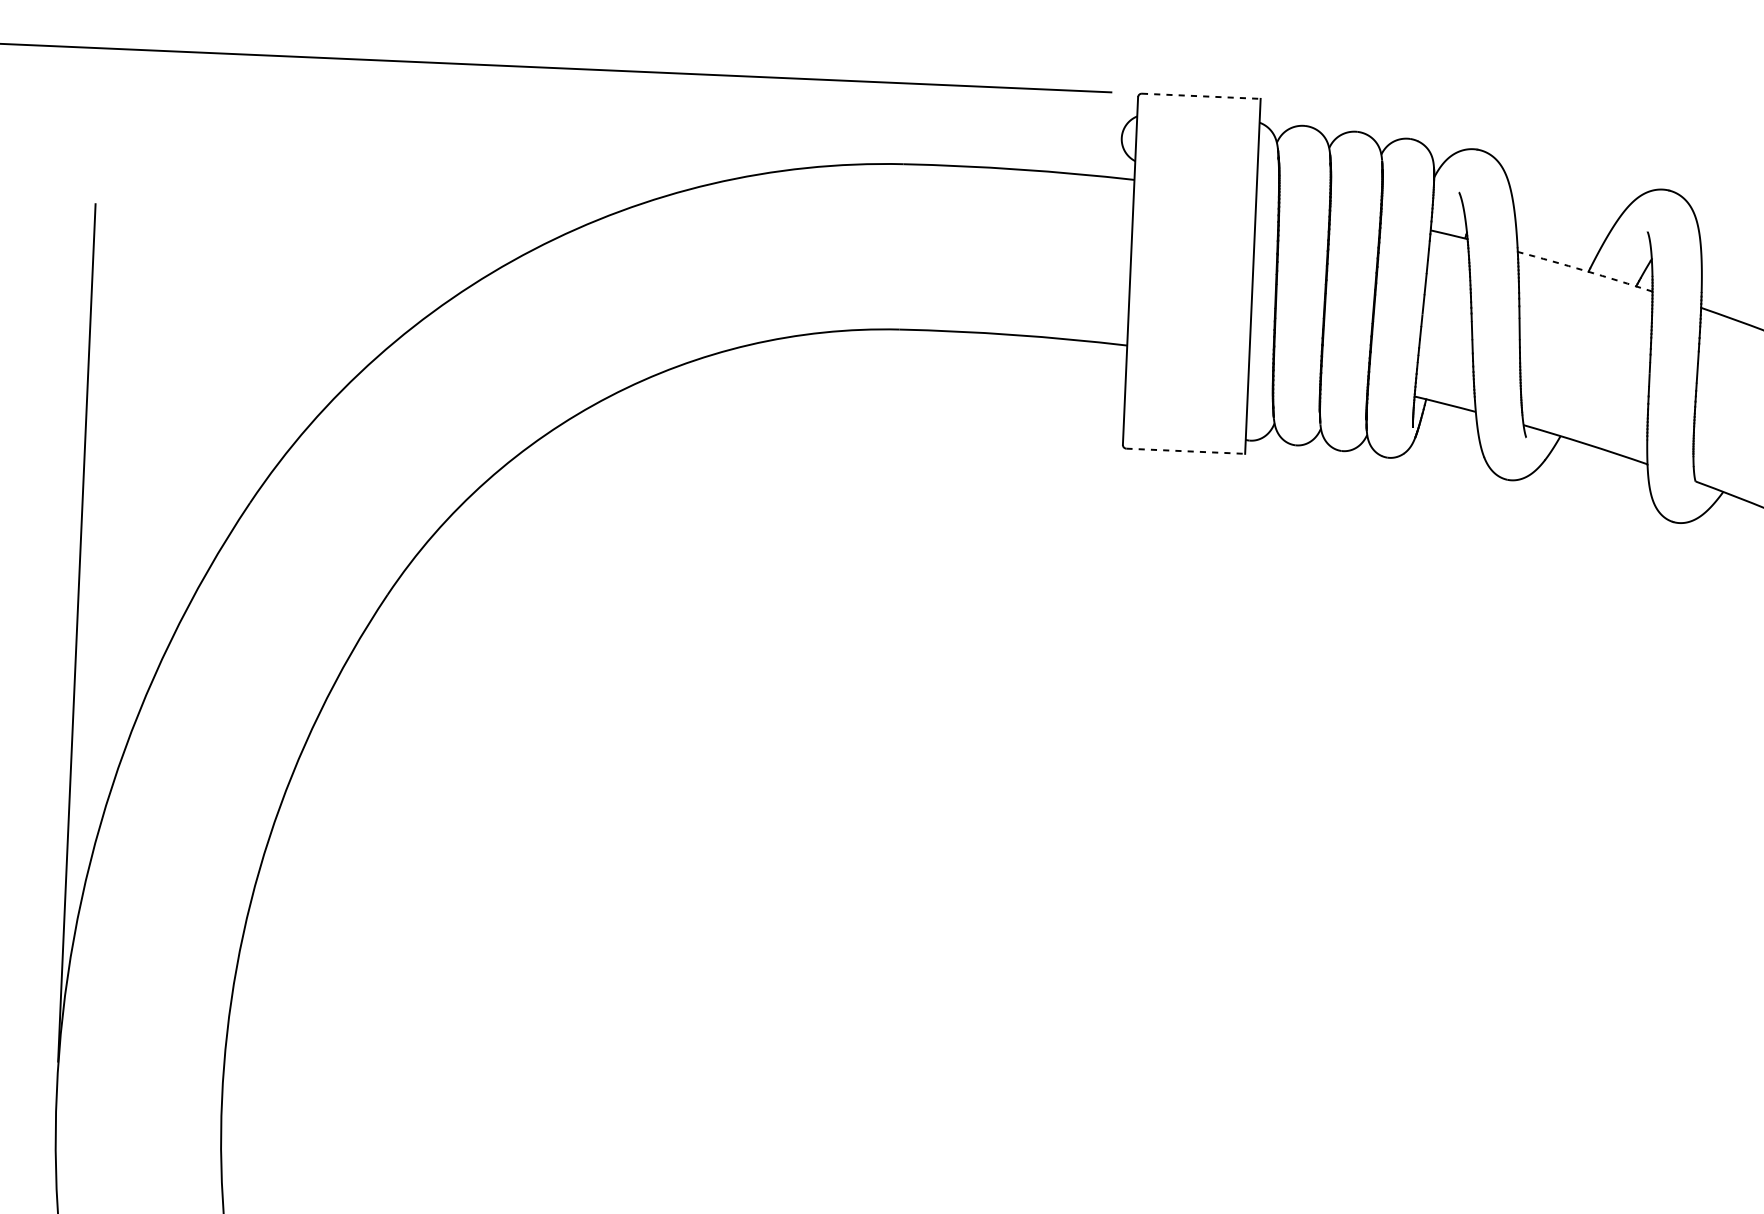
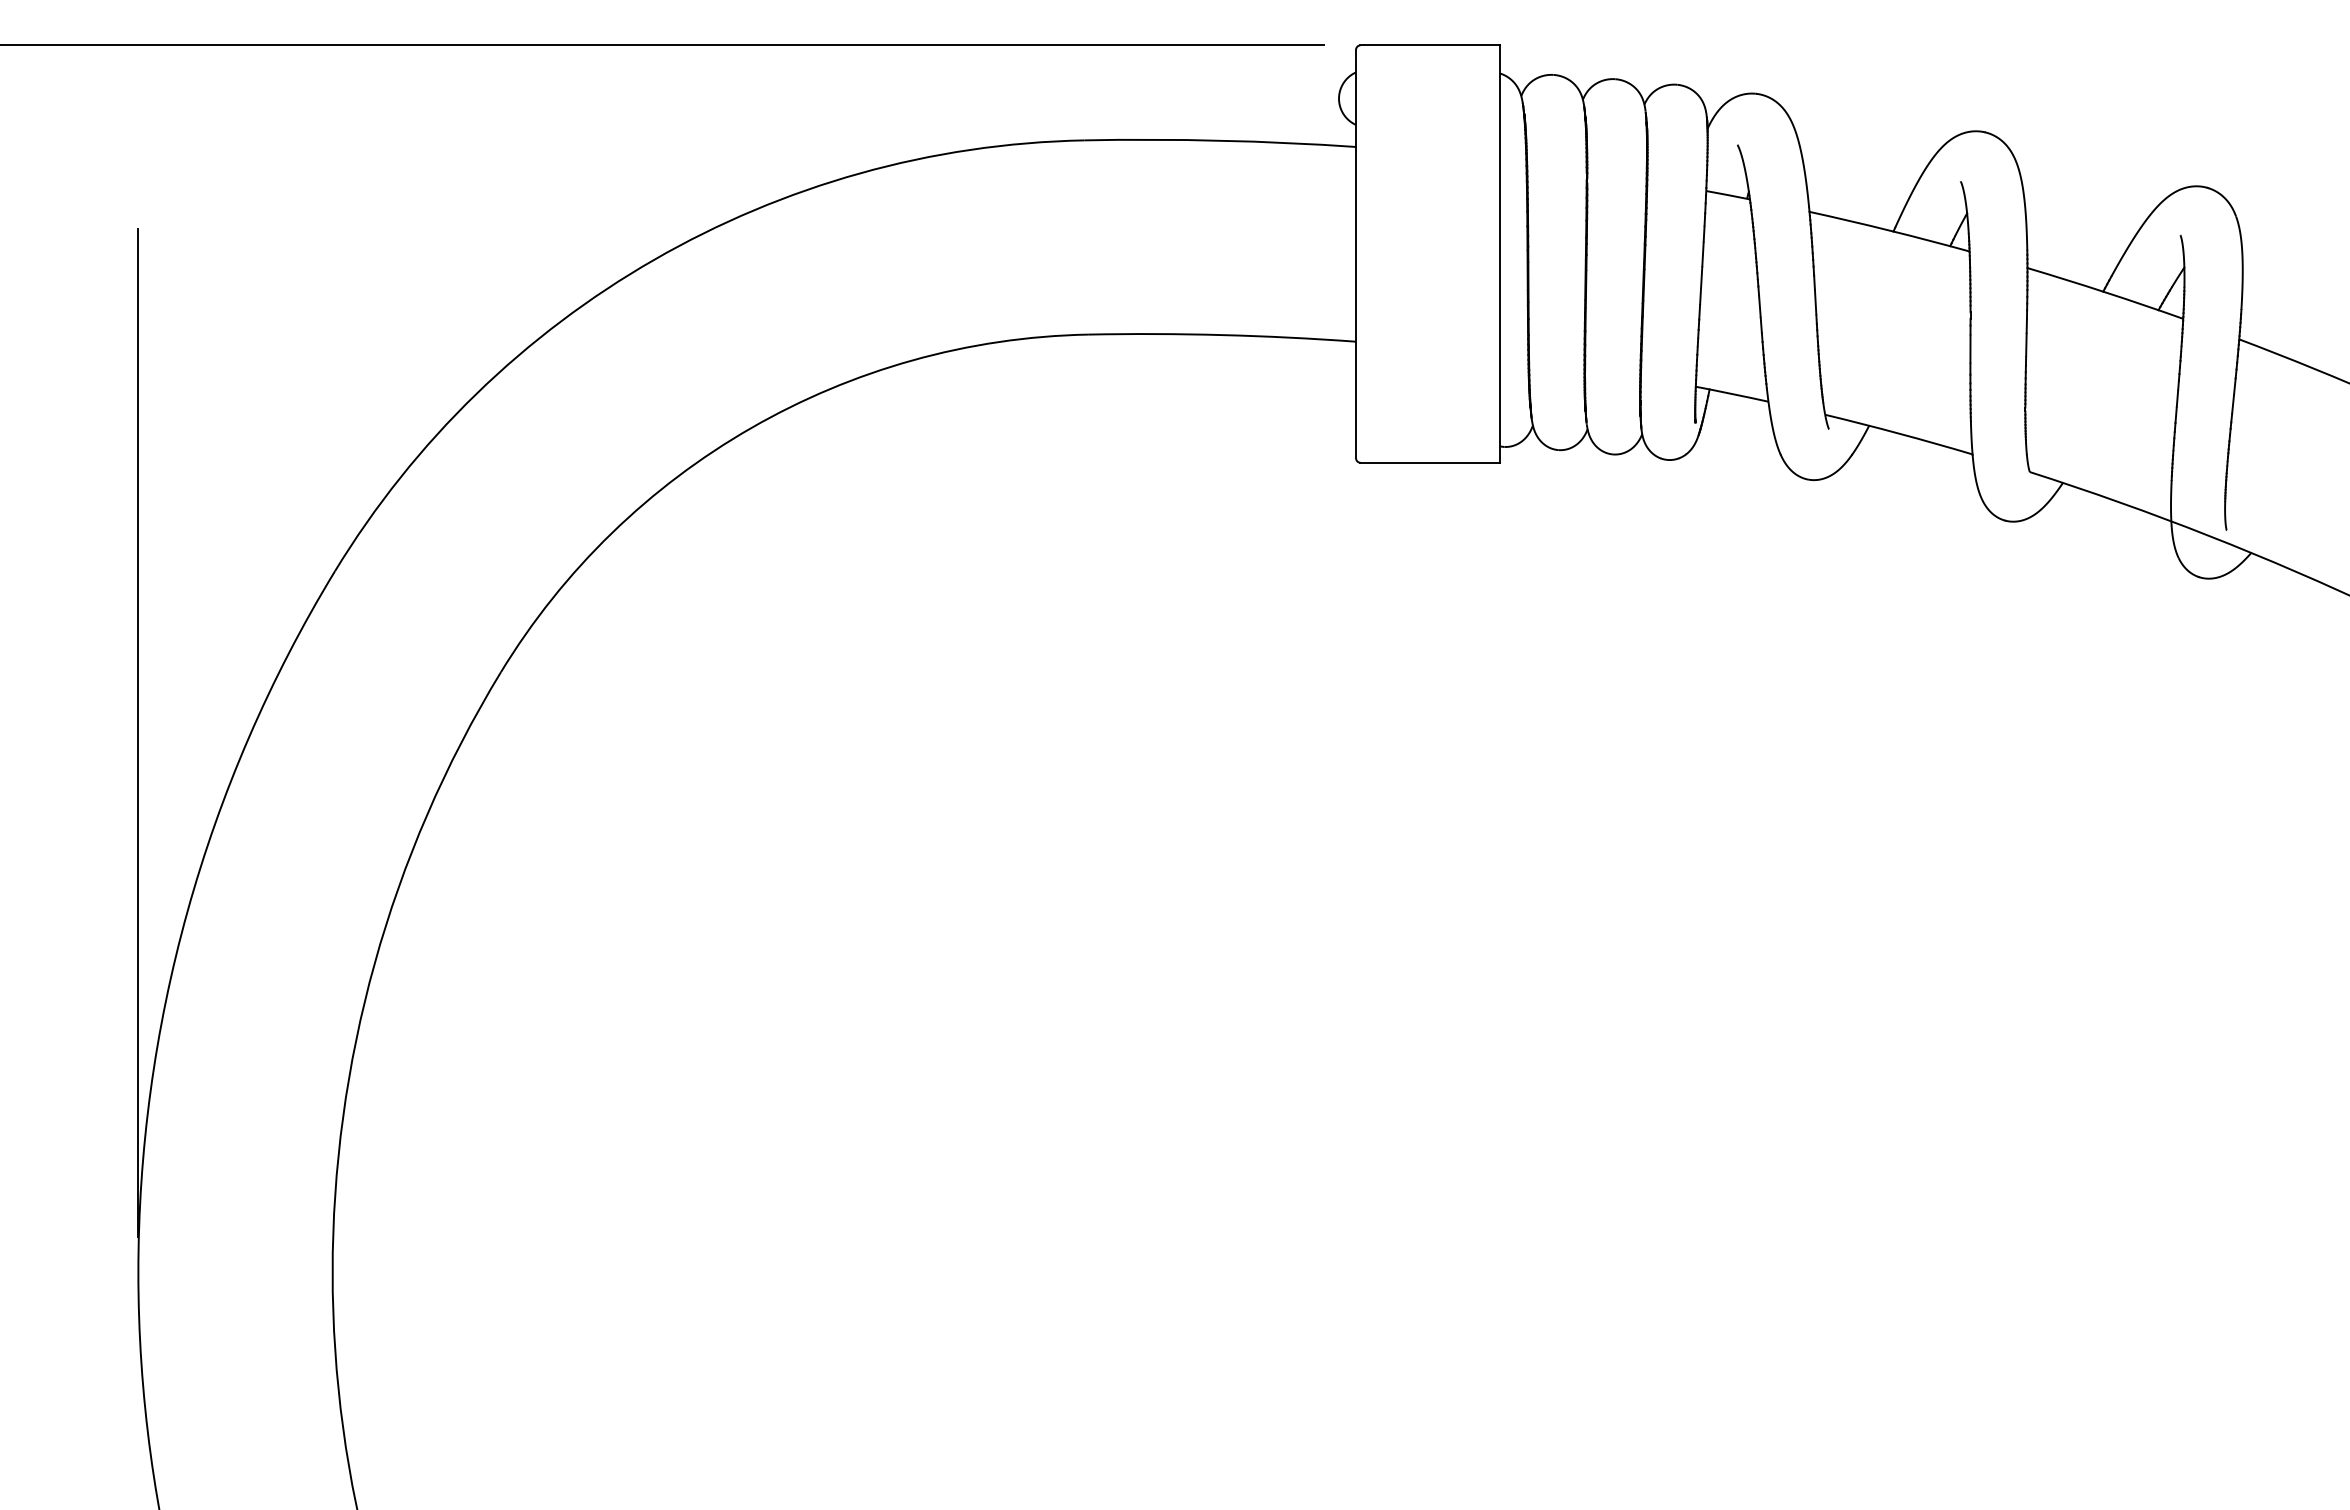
line: (1201, 96) -> (1430, 45), dashed -> solid
arc: (1585, 270) -> (1889, 230), dashed -> solid
line: (1186, 451) -> (1430, 462), dashed -> solid

